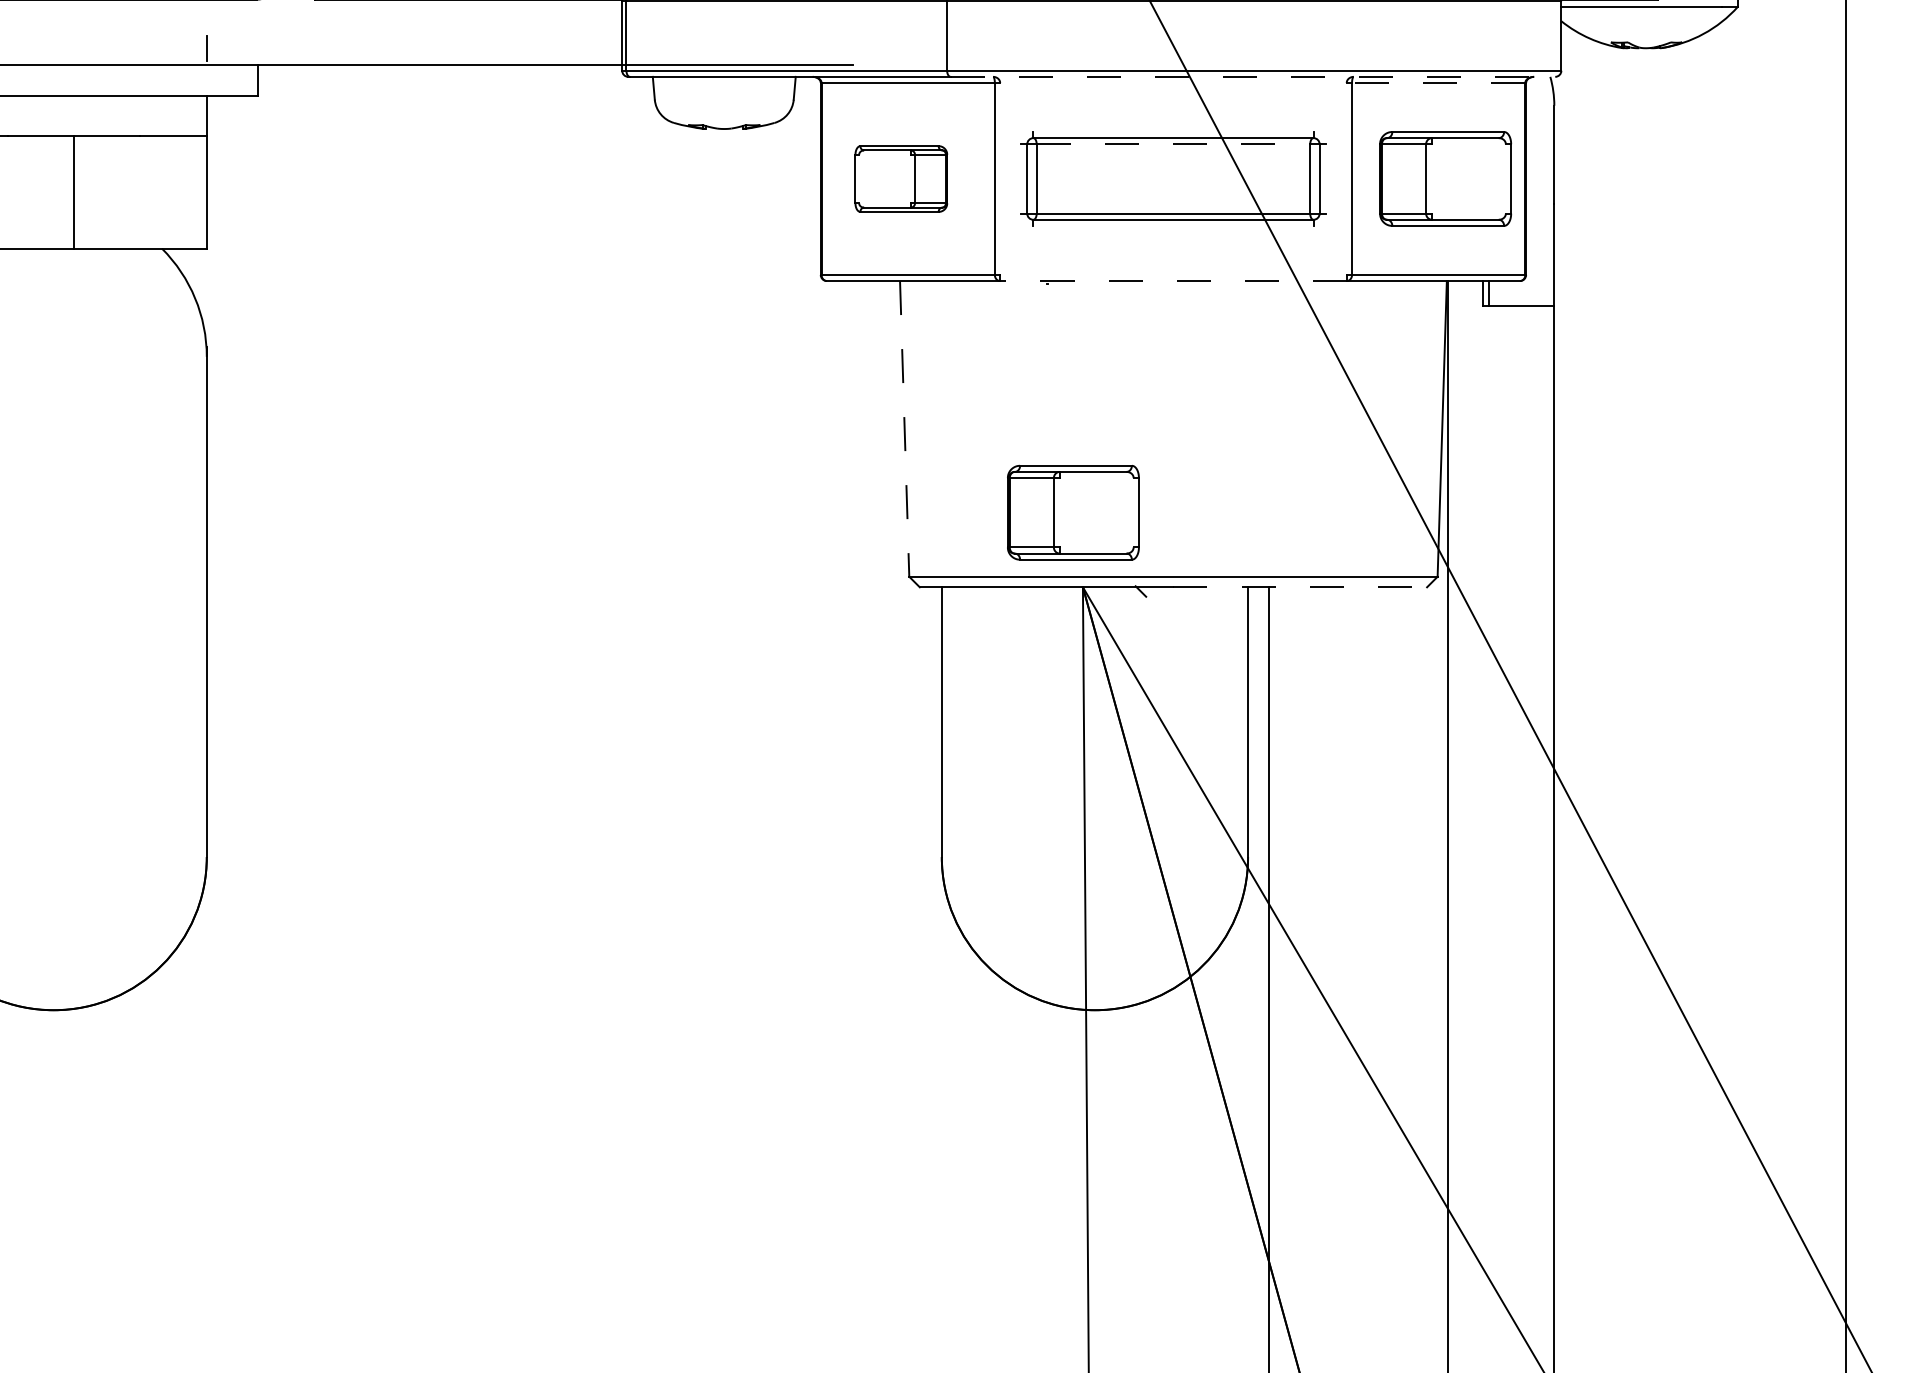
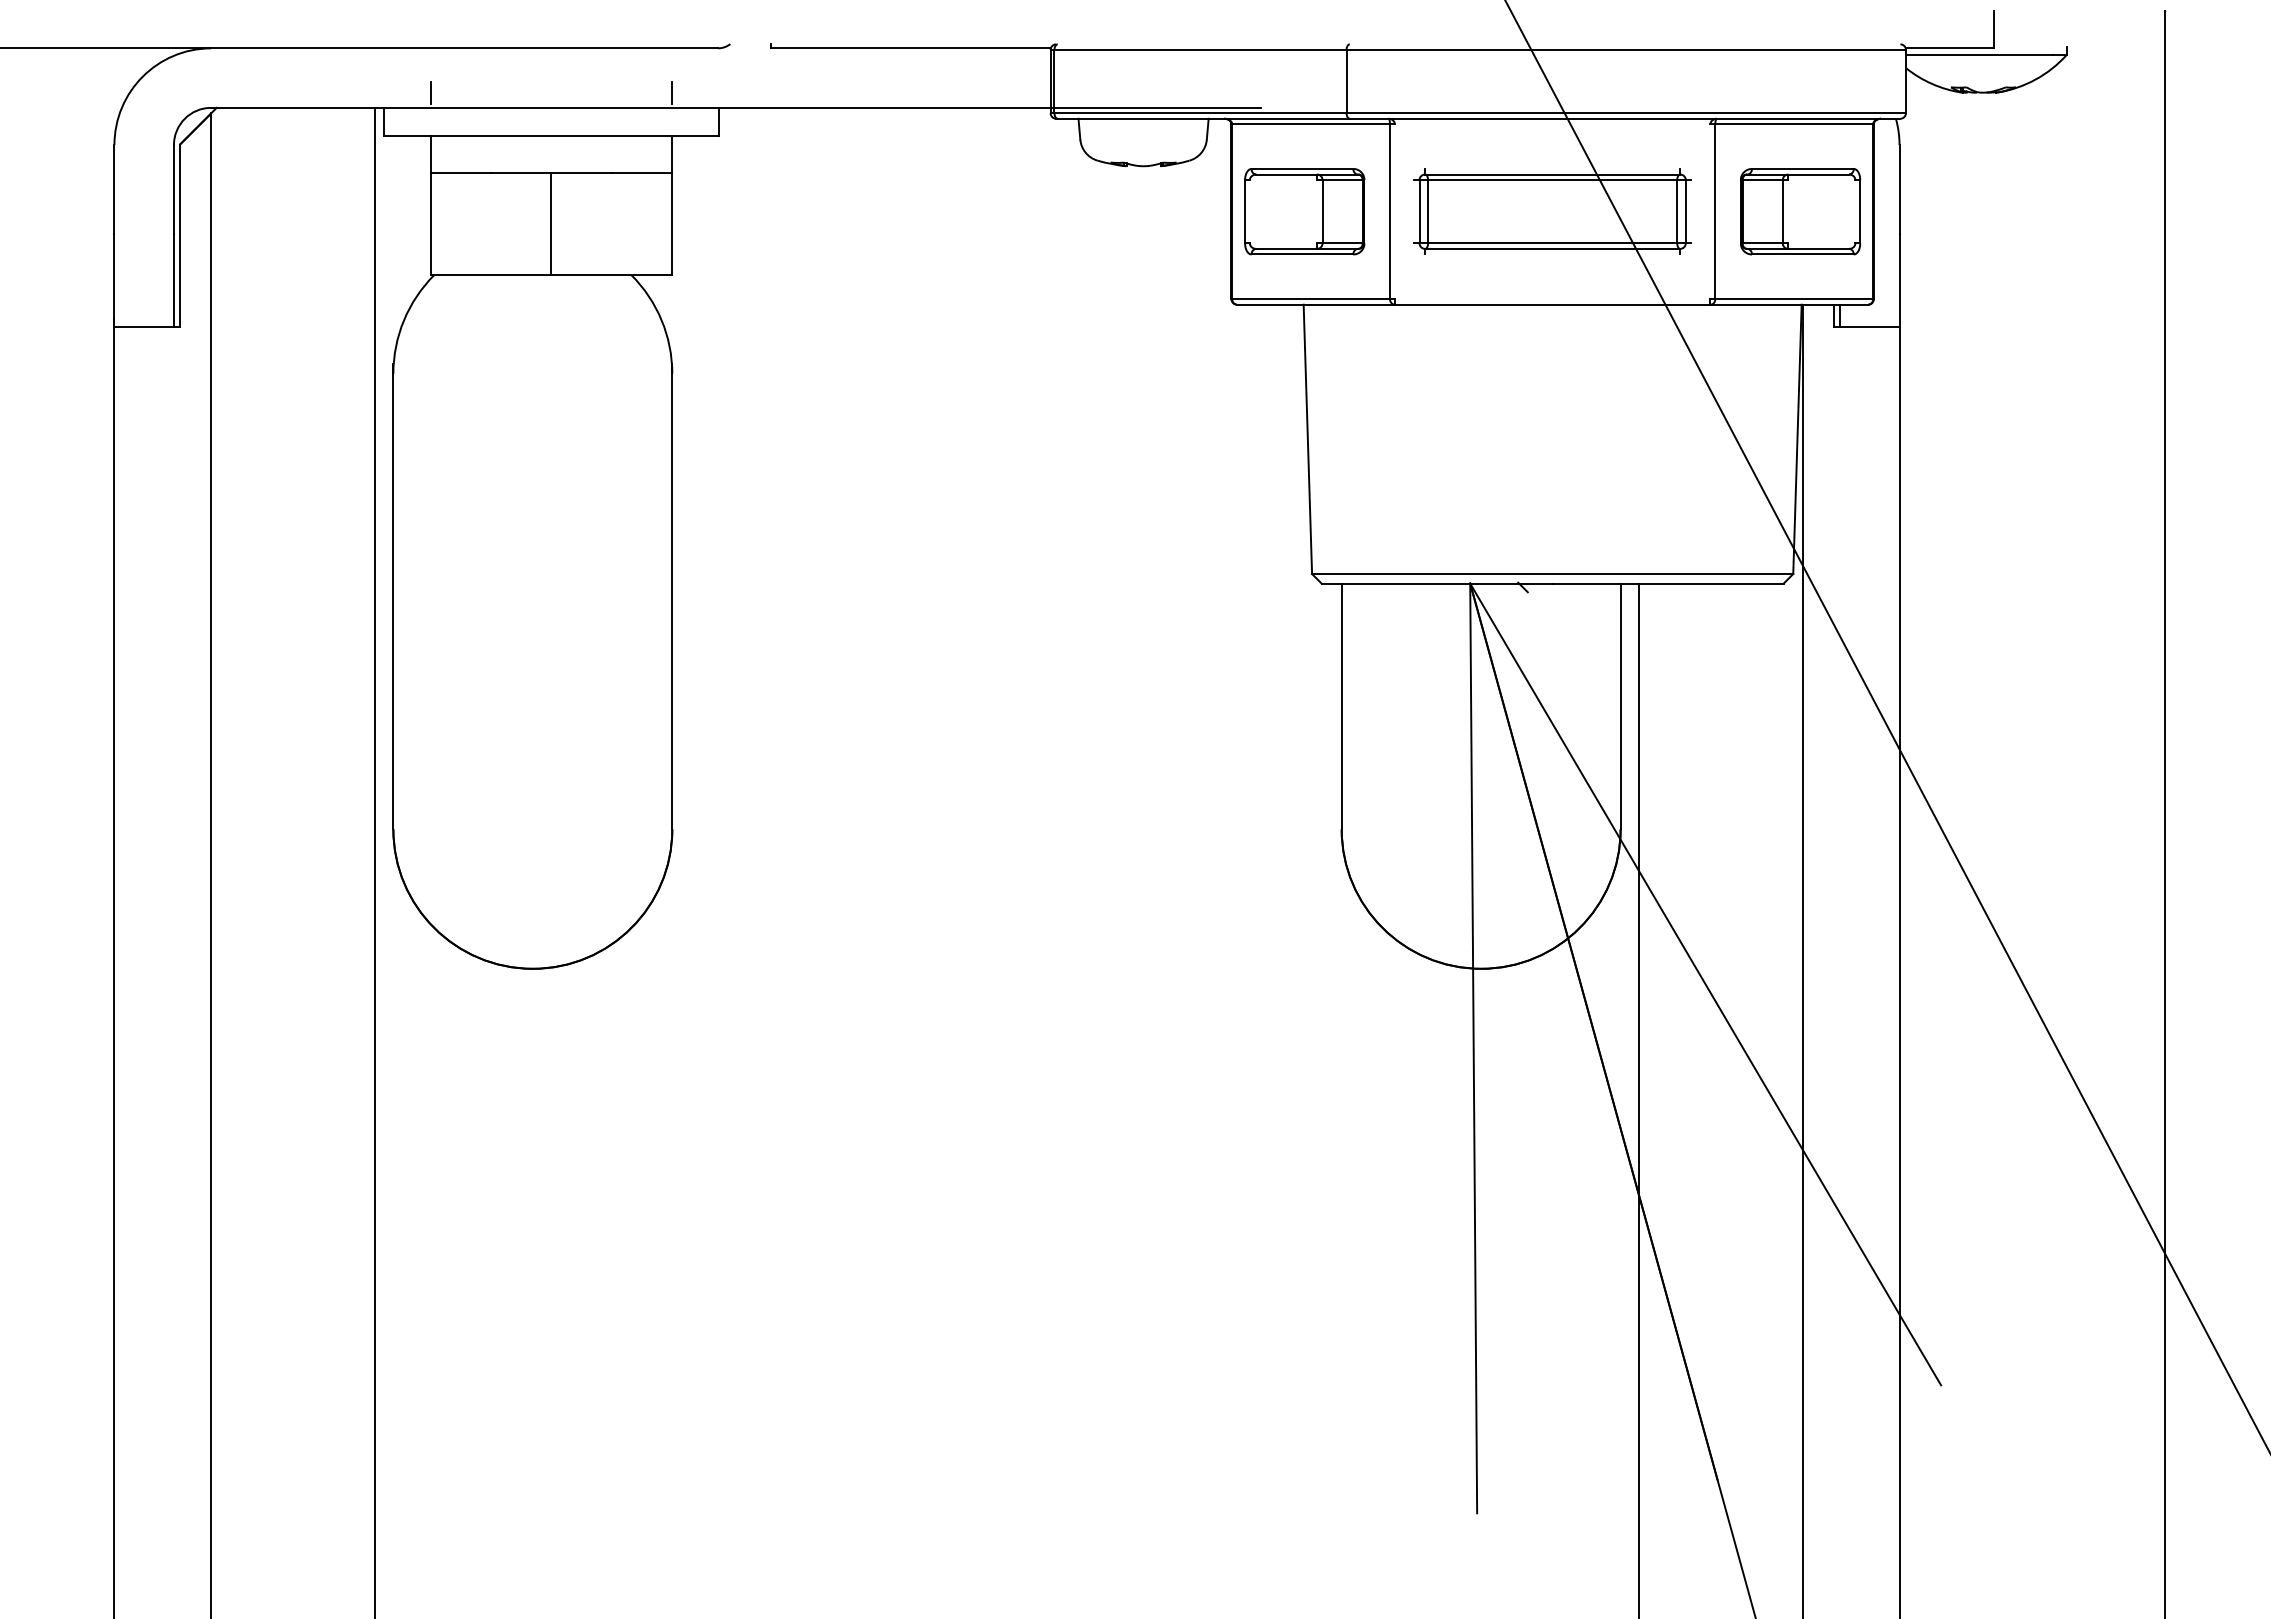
line: (1253, 76) -> (1625, 118), dashed -> solid
line: (1438, 83) -> (1794, 124), dashed -> solid
line: (1173, 144) -> (1552, 180), dashed -> solid
part: (900, 178) -> (1304, 211), size x1.43
line: (1173, 280) -> (1552, 304), dashed -> solid
line: (904, 429) -> (1307, 439), dashed -> solid
part: (1073, 512) -> (1461, 515), removed
line: (1300, 587) -> (1668, 583), dashed -> solid

